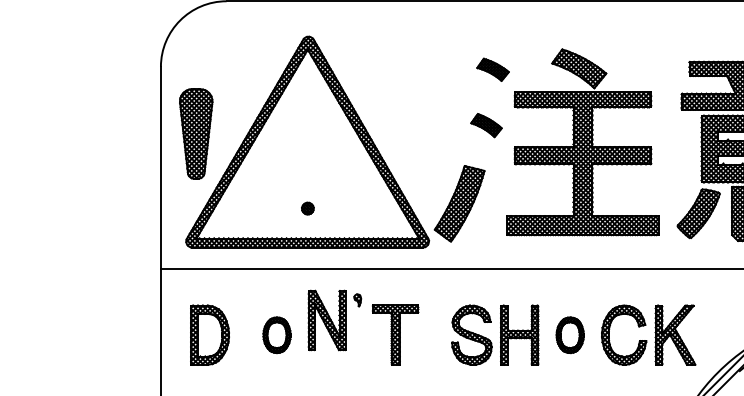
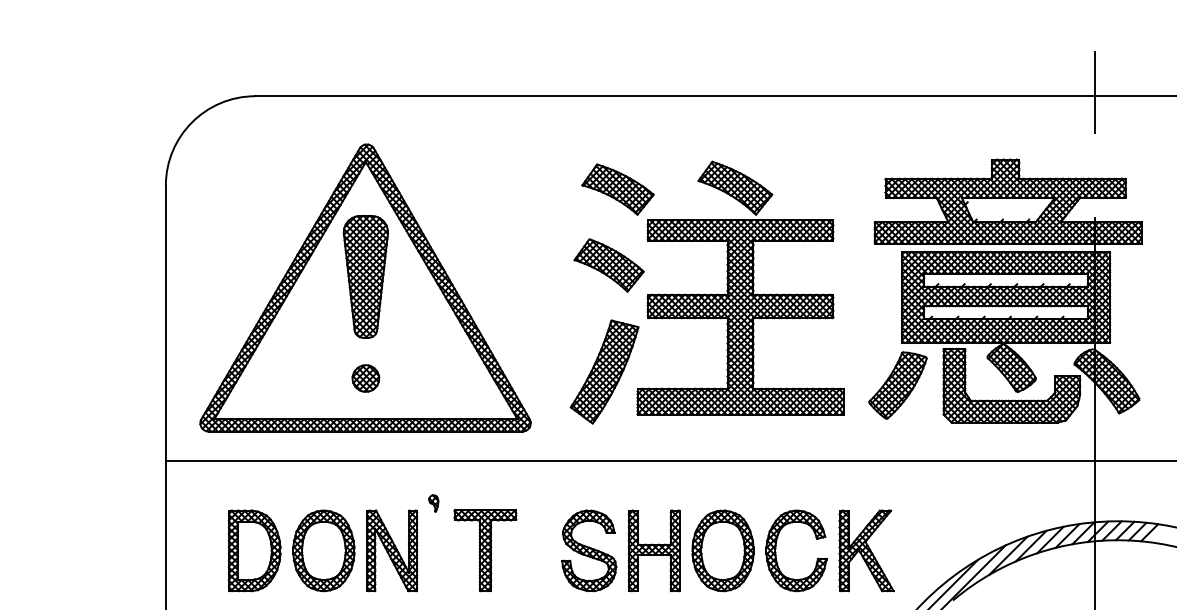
part: (492, 69) -> (617, 189), size x1.67
part: (486, 125) -> (608, 265), size x1.67
part: (195, 133) -> (365, 276), moved
part: (459, 203) -> (604, 371), moved
part: (307, 208) -> (365, 378), size x1.67
part: (327, 320) -> (392, 550), moved
part: (209, 334) -> (254, 550), moved
part: (276, 334) -> (323, 550), size x1.67
part: (569, 334) -> (722, 550), size x1.67

